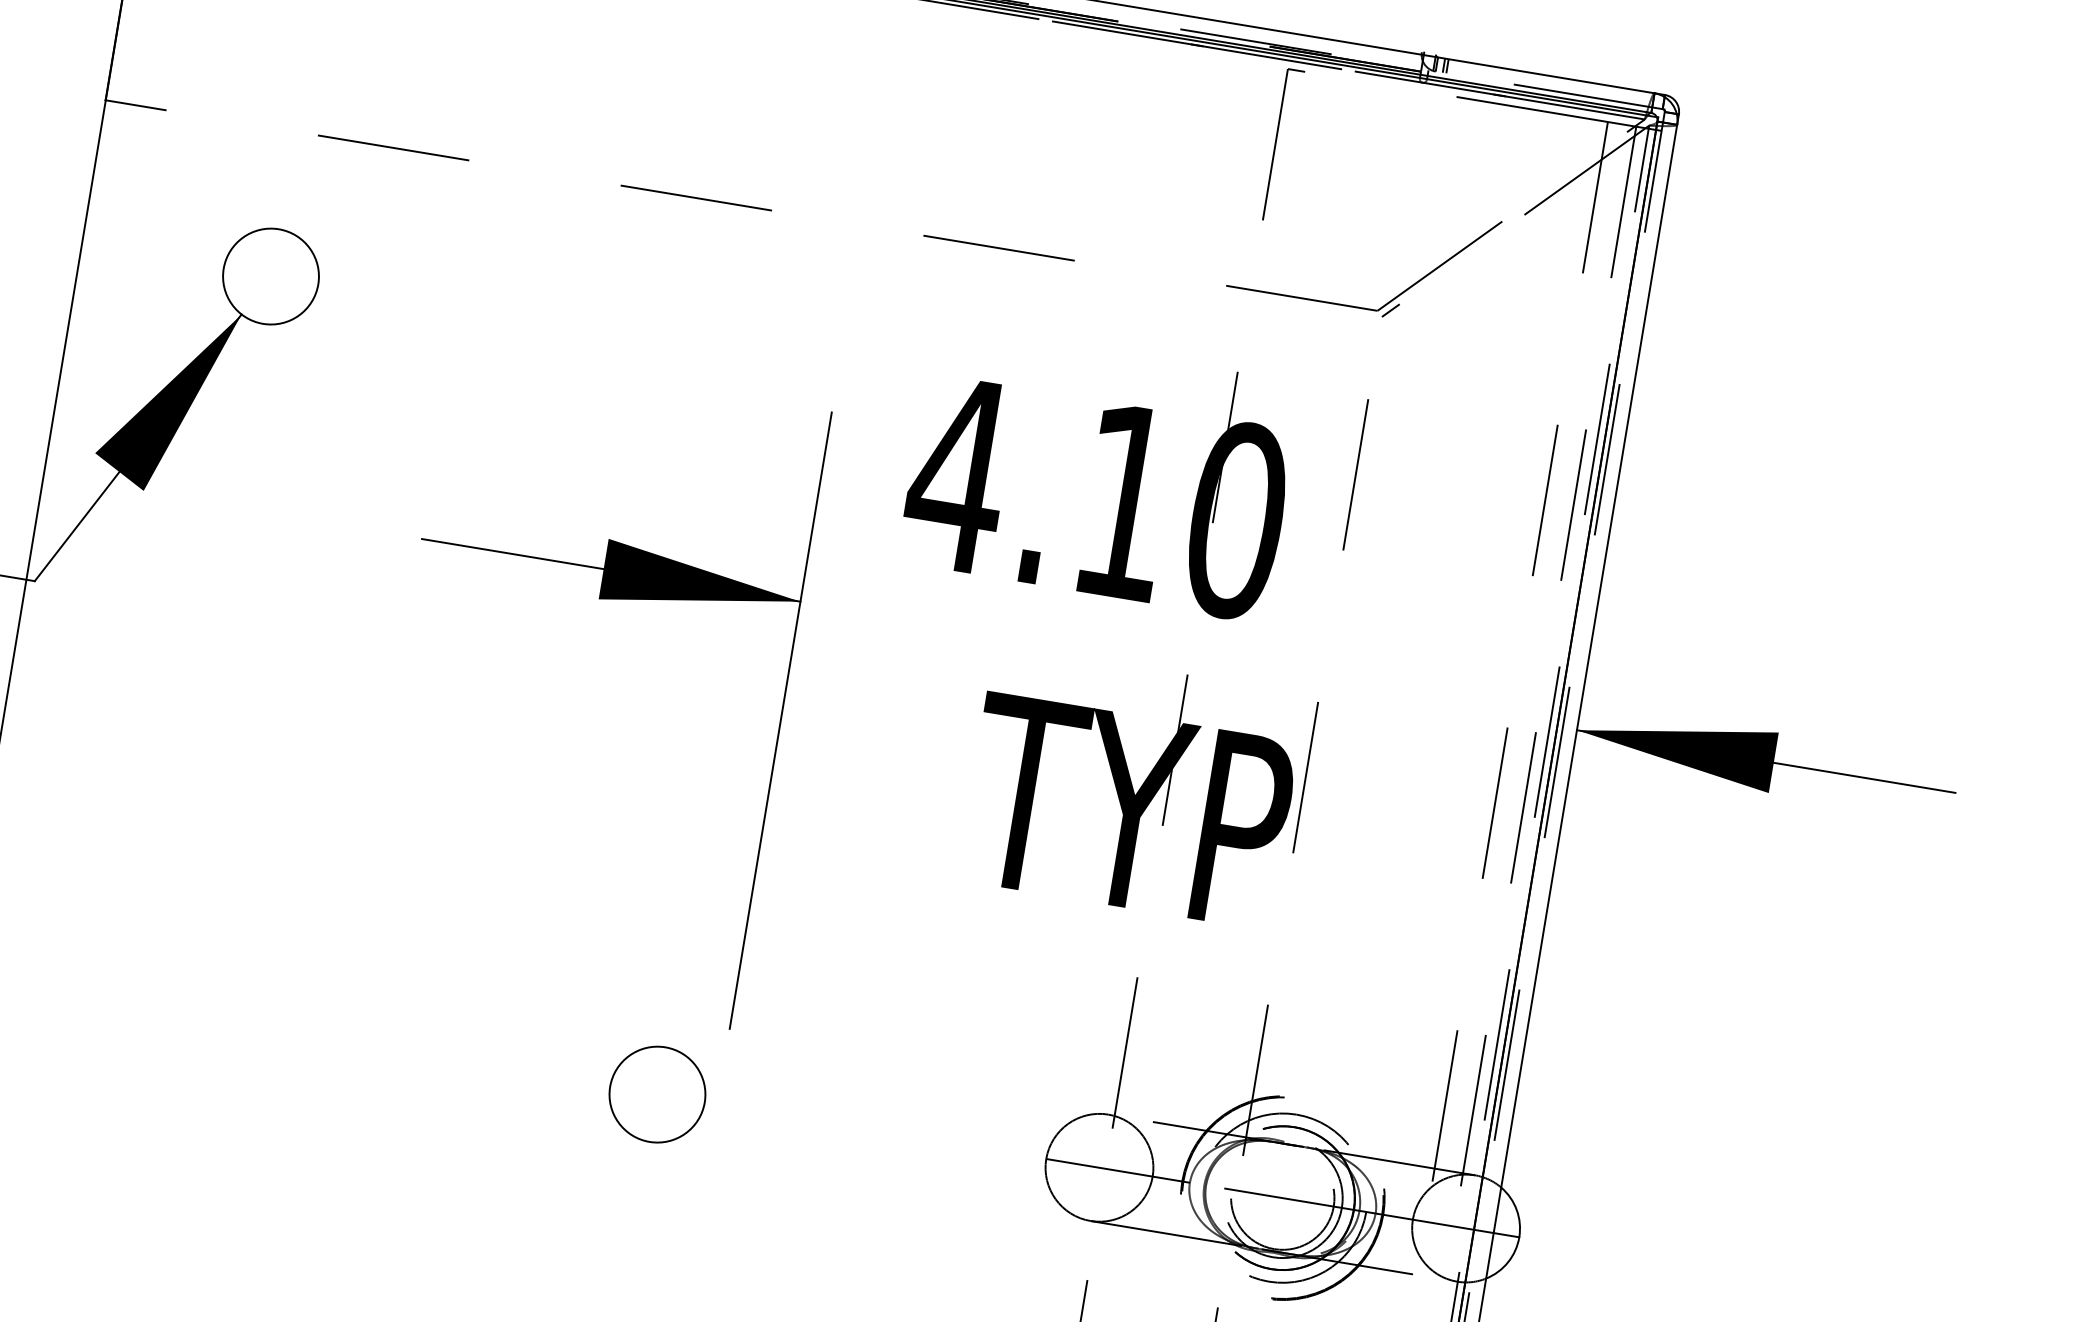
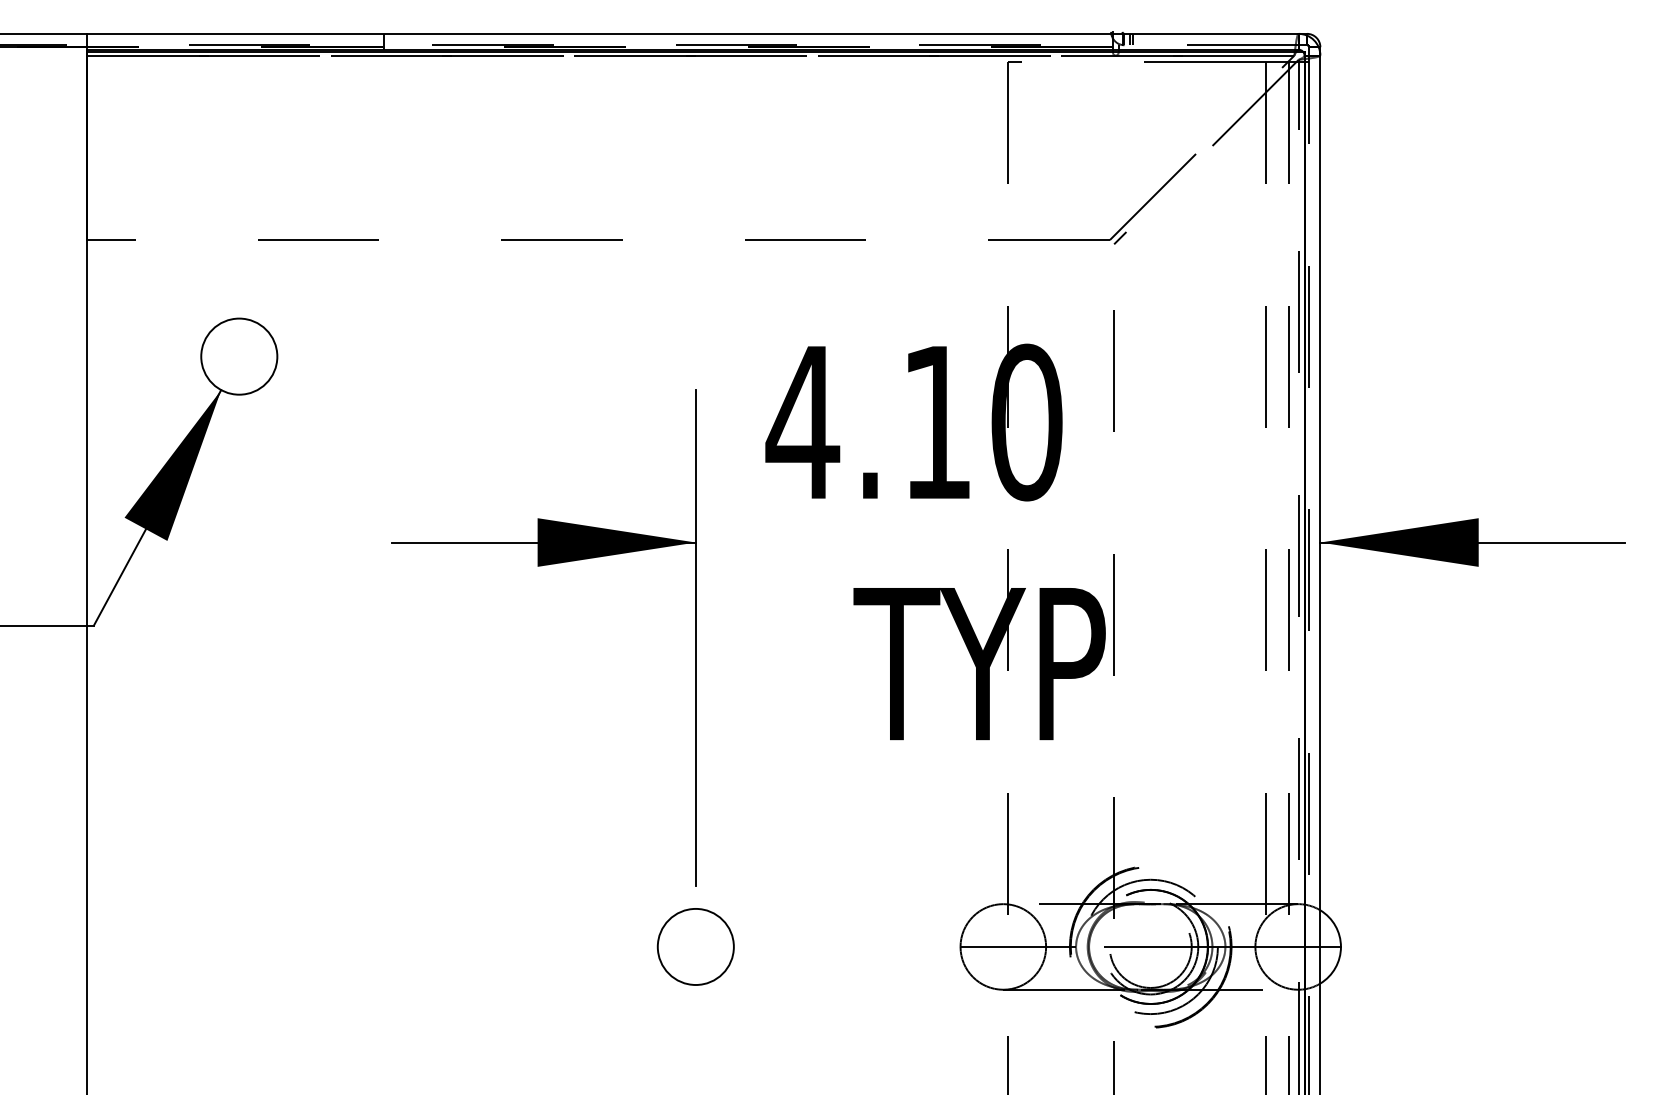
circle: (657, 1094) -> (695, 946), moved

